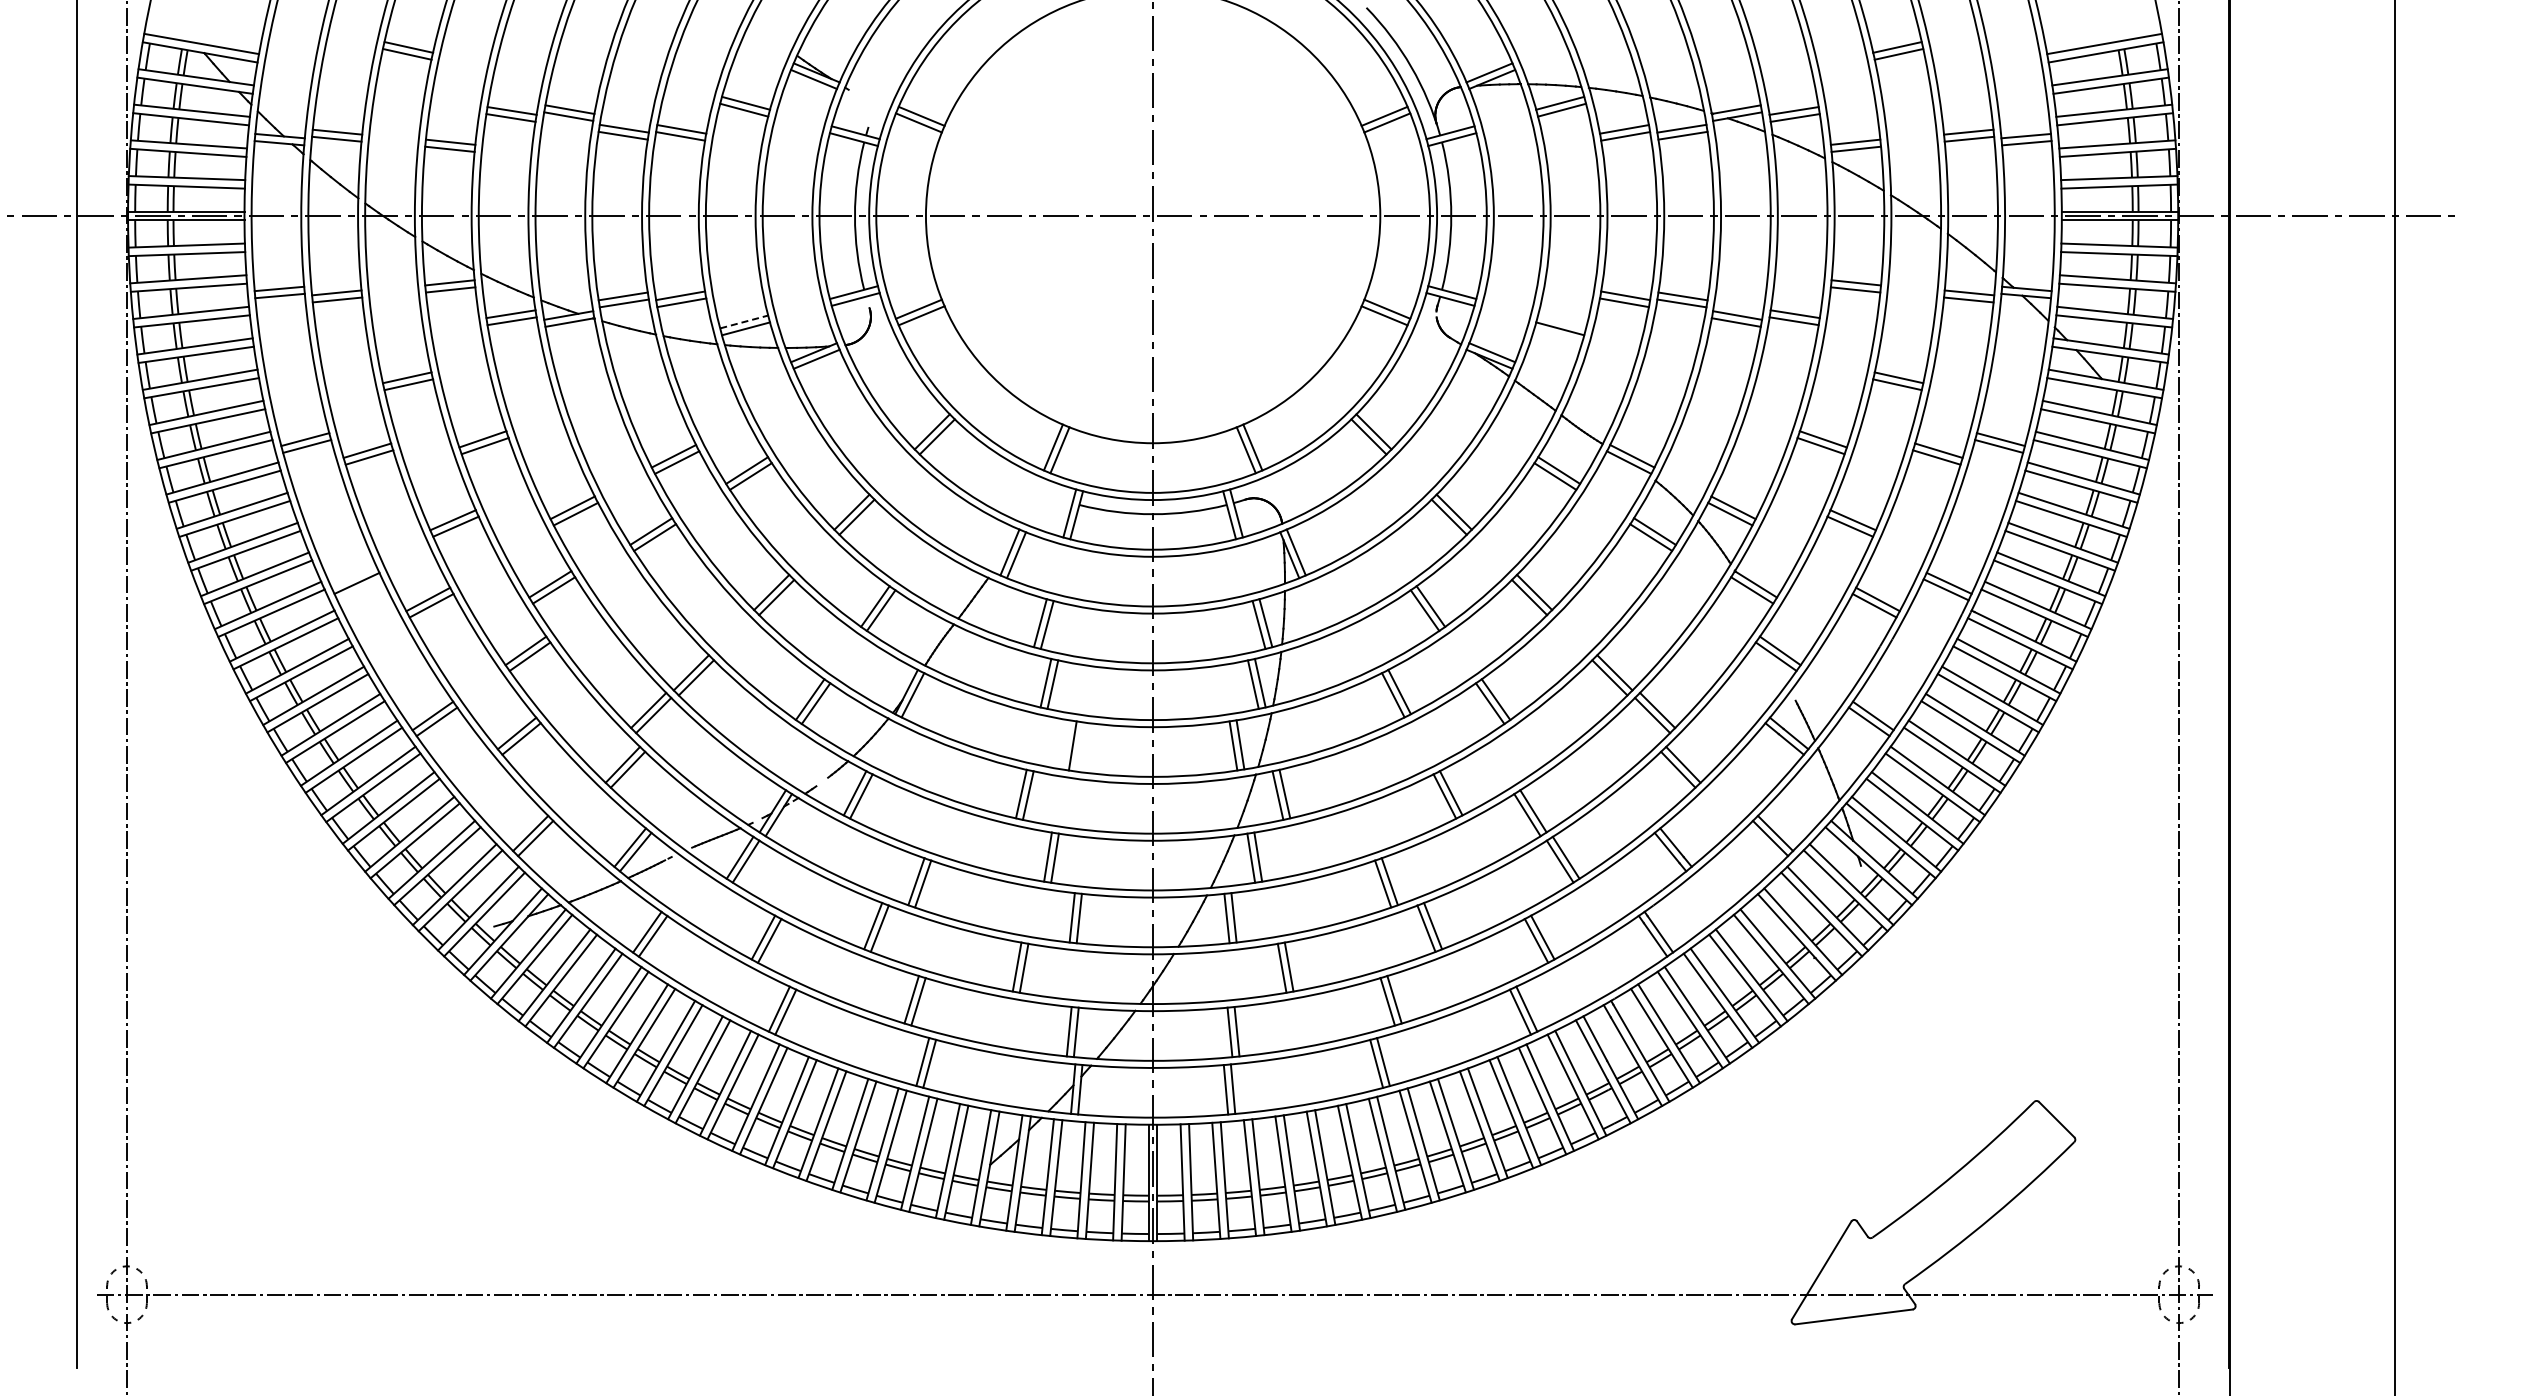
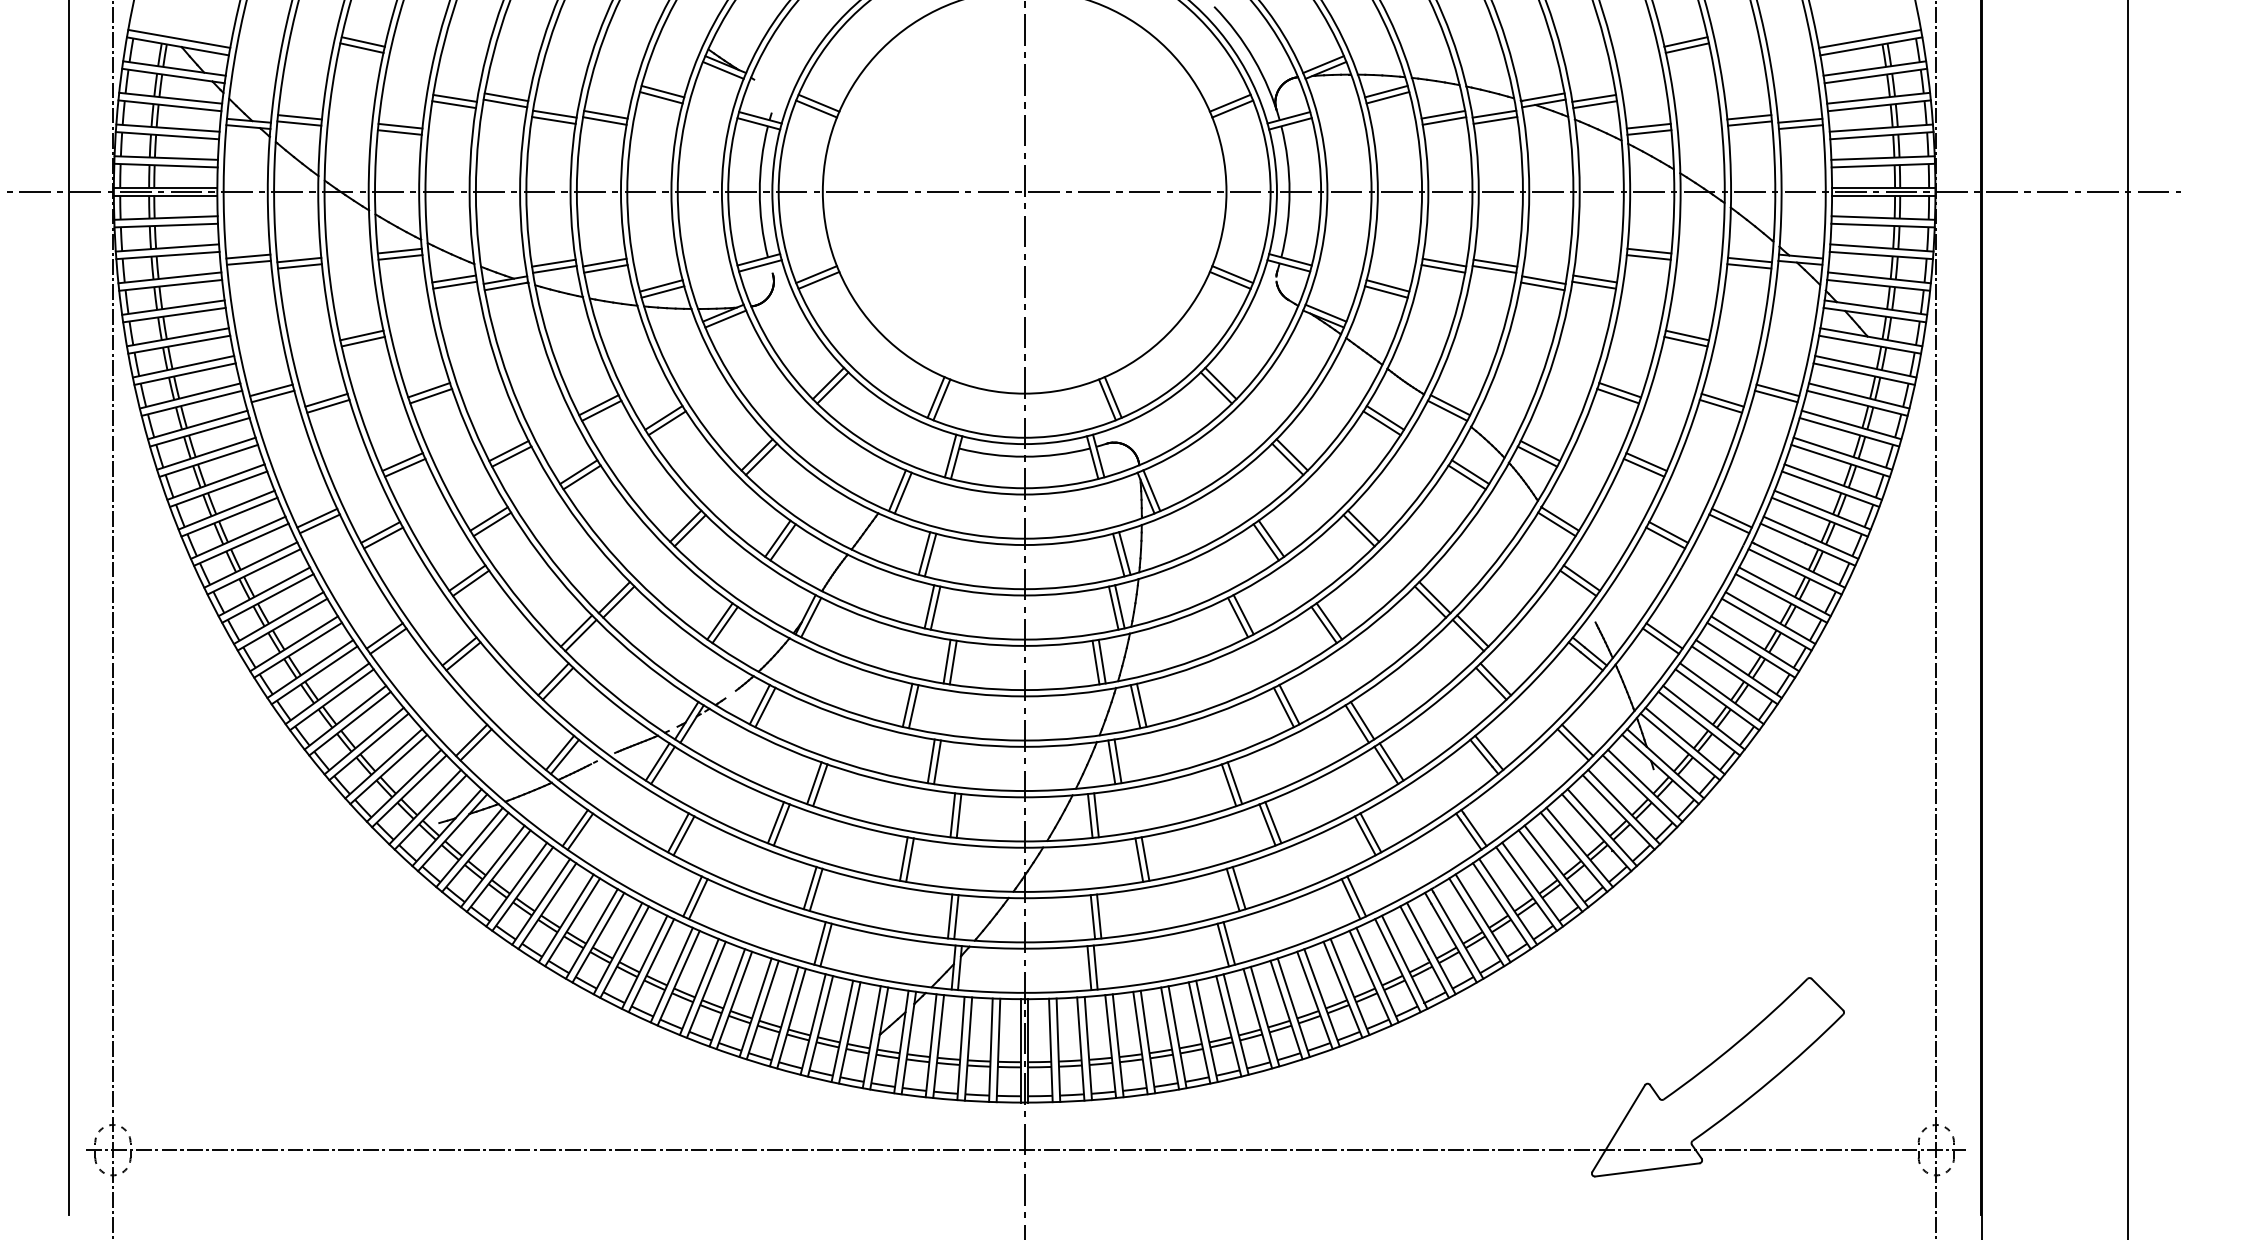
line: (744, 321) -> (661, 285), dashed -> solid
line: (1562, 321) -> (1388, 285), added
line: (359, 589) -> (319, 523), added
line: (1065, 744) -> (946, 661), added

